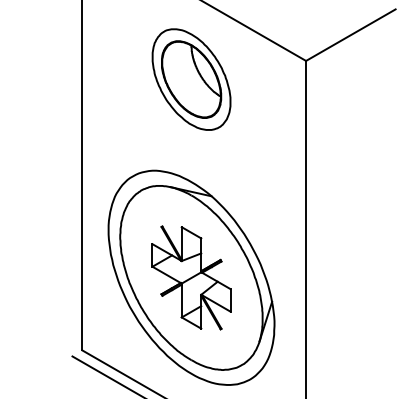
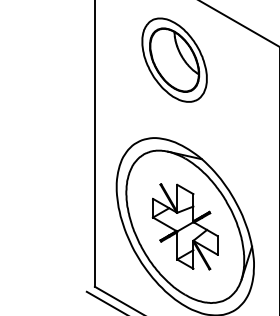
part: (191, 79) -> (174, 60), moved

